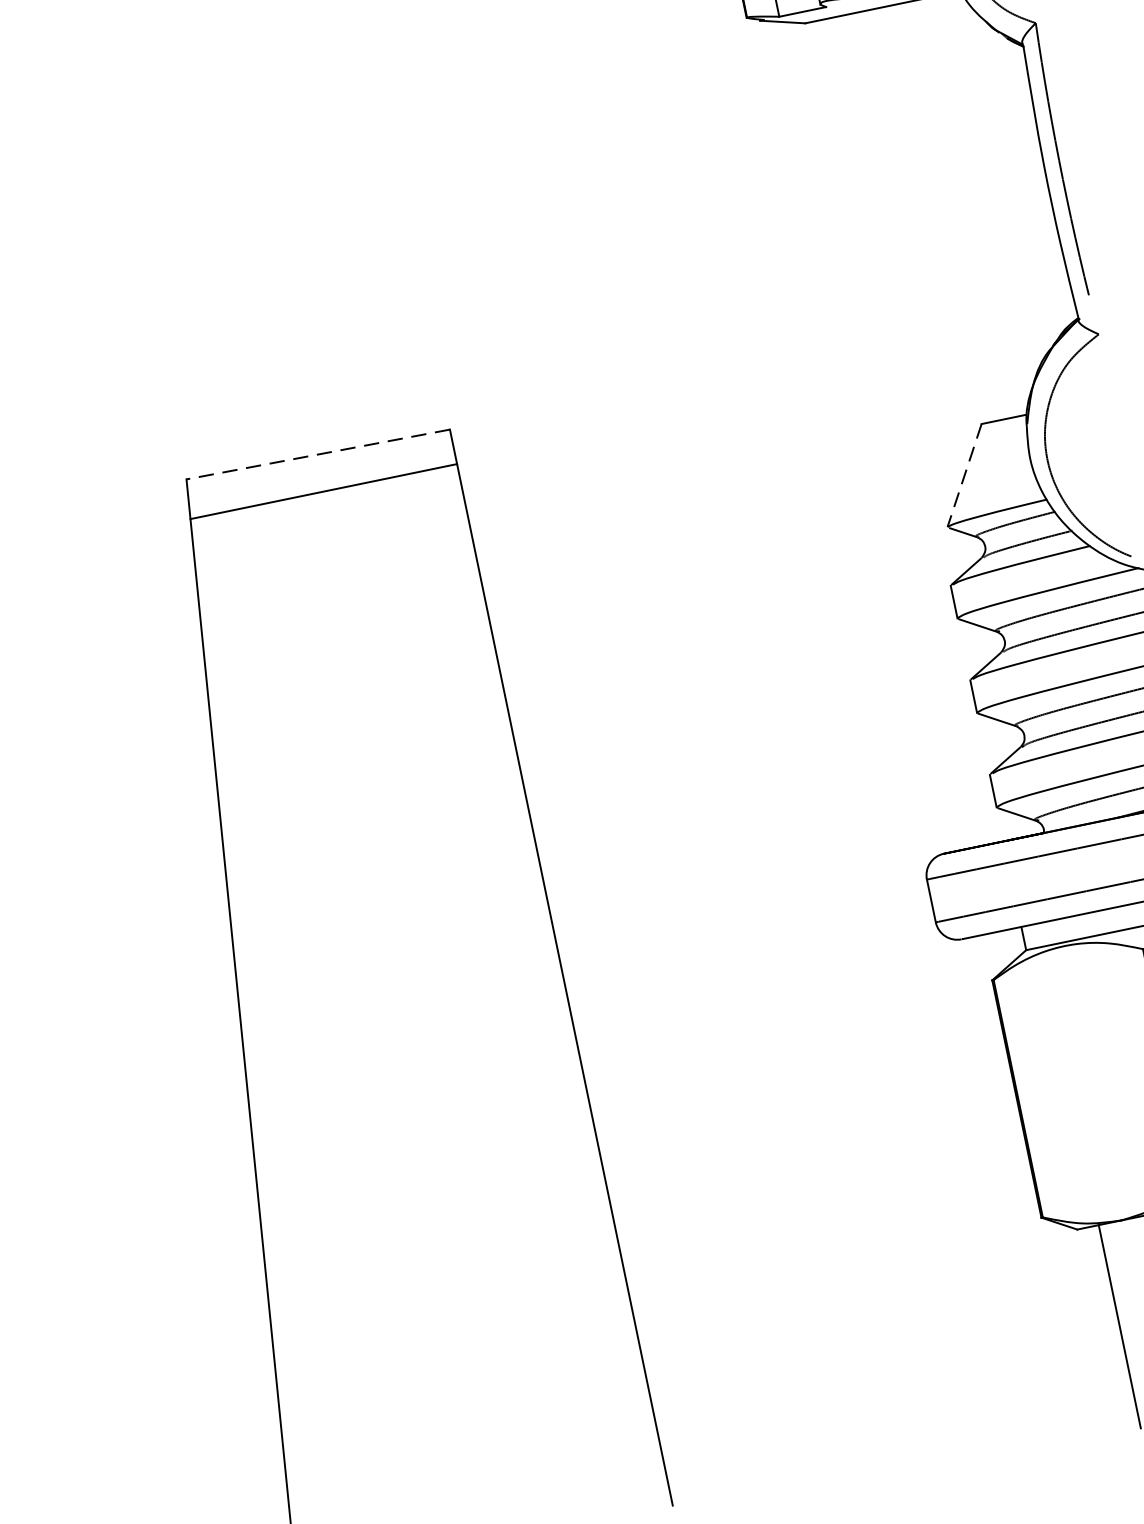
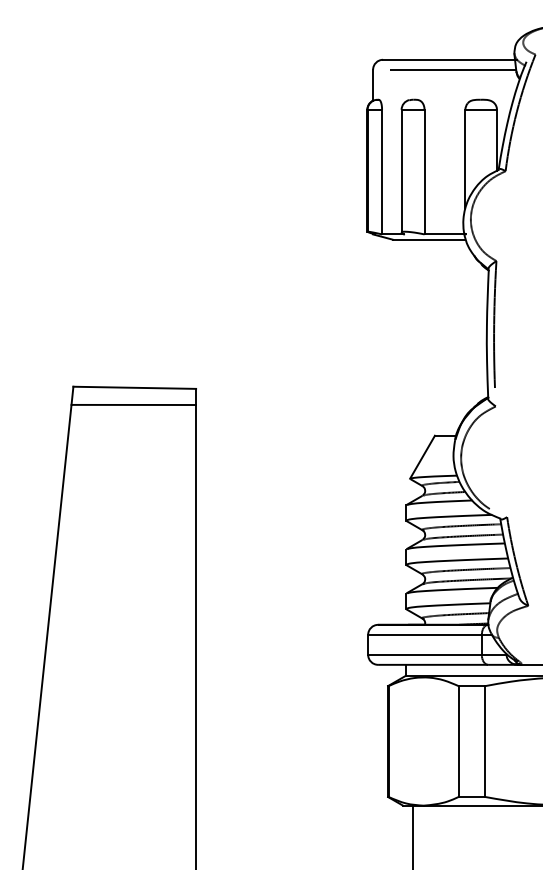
line: (317, 453) -> (134, 387), dashed -> solid
line: (964, 476) -> (422, 457), dashed -> solid

